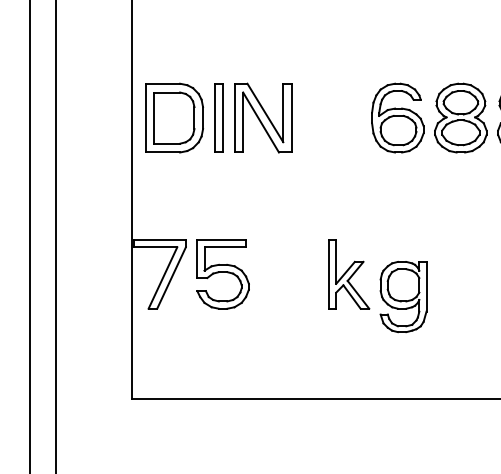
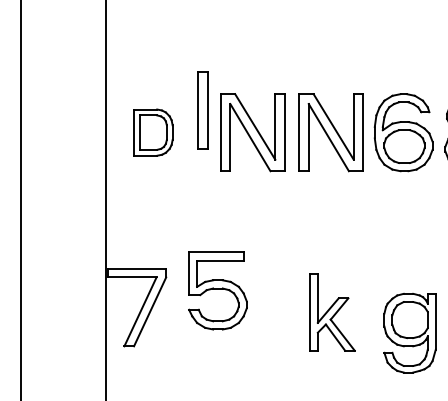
part: (174, 117) -> (153, 132), size x0.6
part: (218, 117) -> (202, 109), moved
part: (333, 117) -> (331, 132), added
part: (222, 274) -> (217, 291), moved
part: (349, 274) -> (332, 312), moved

